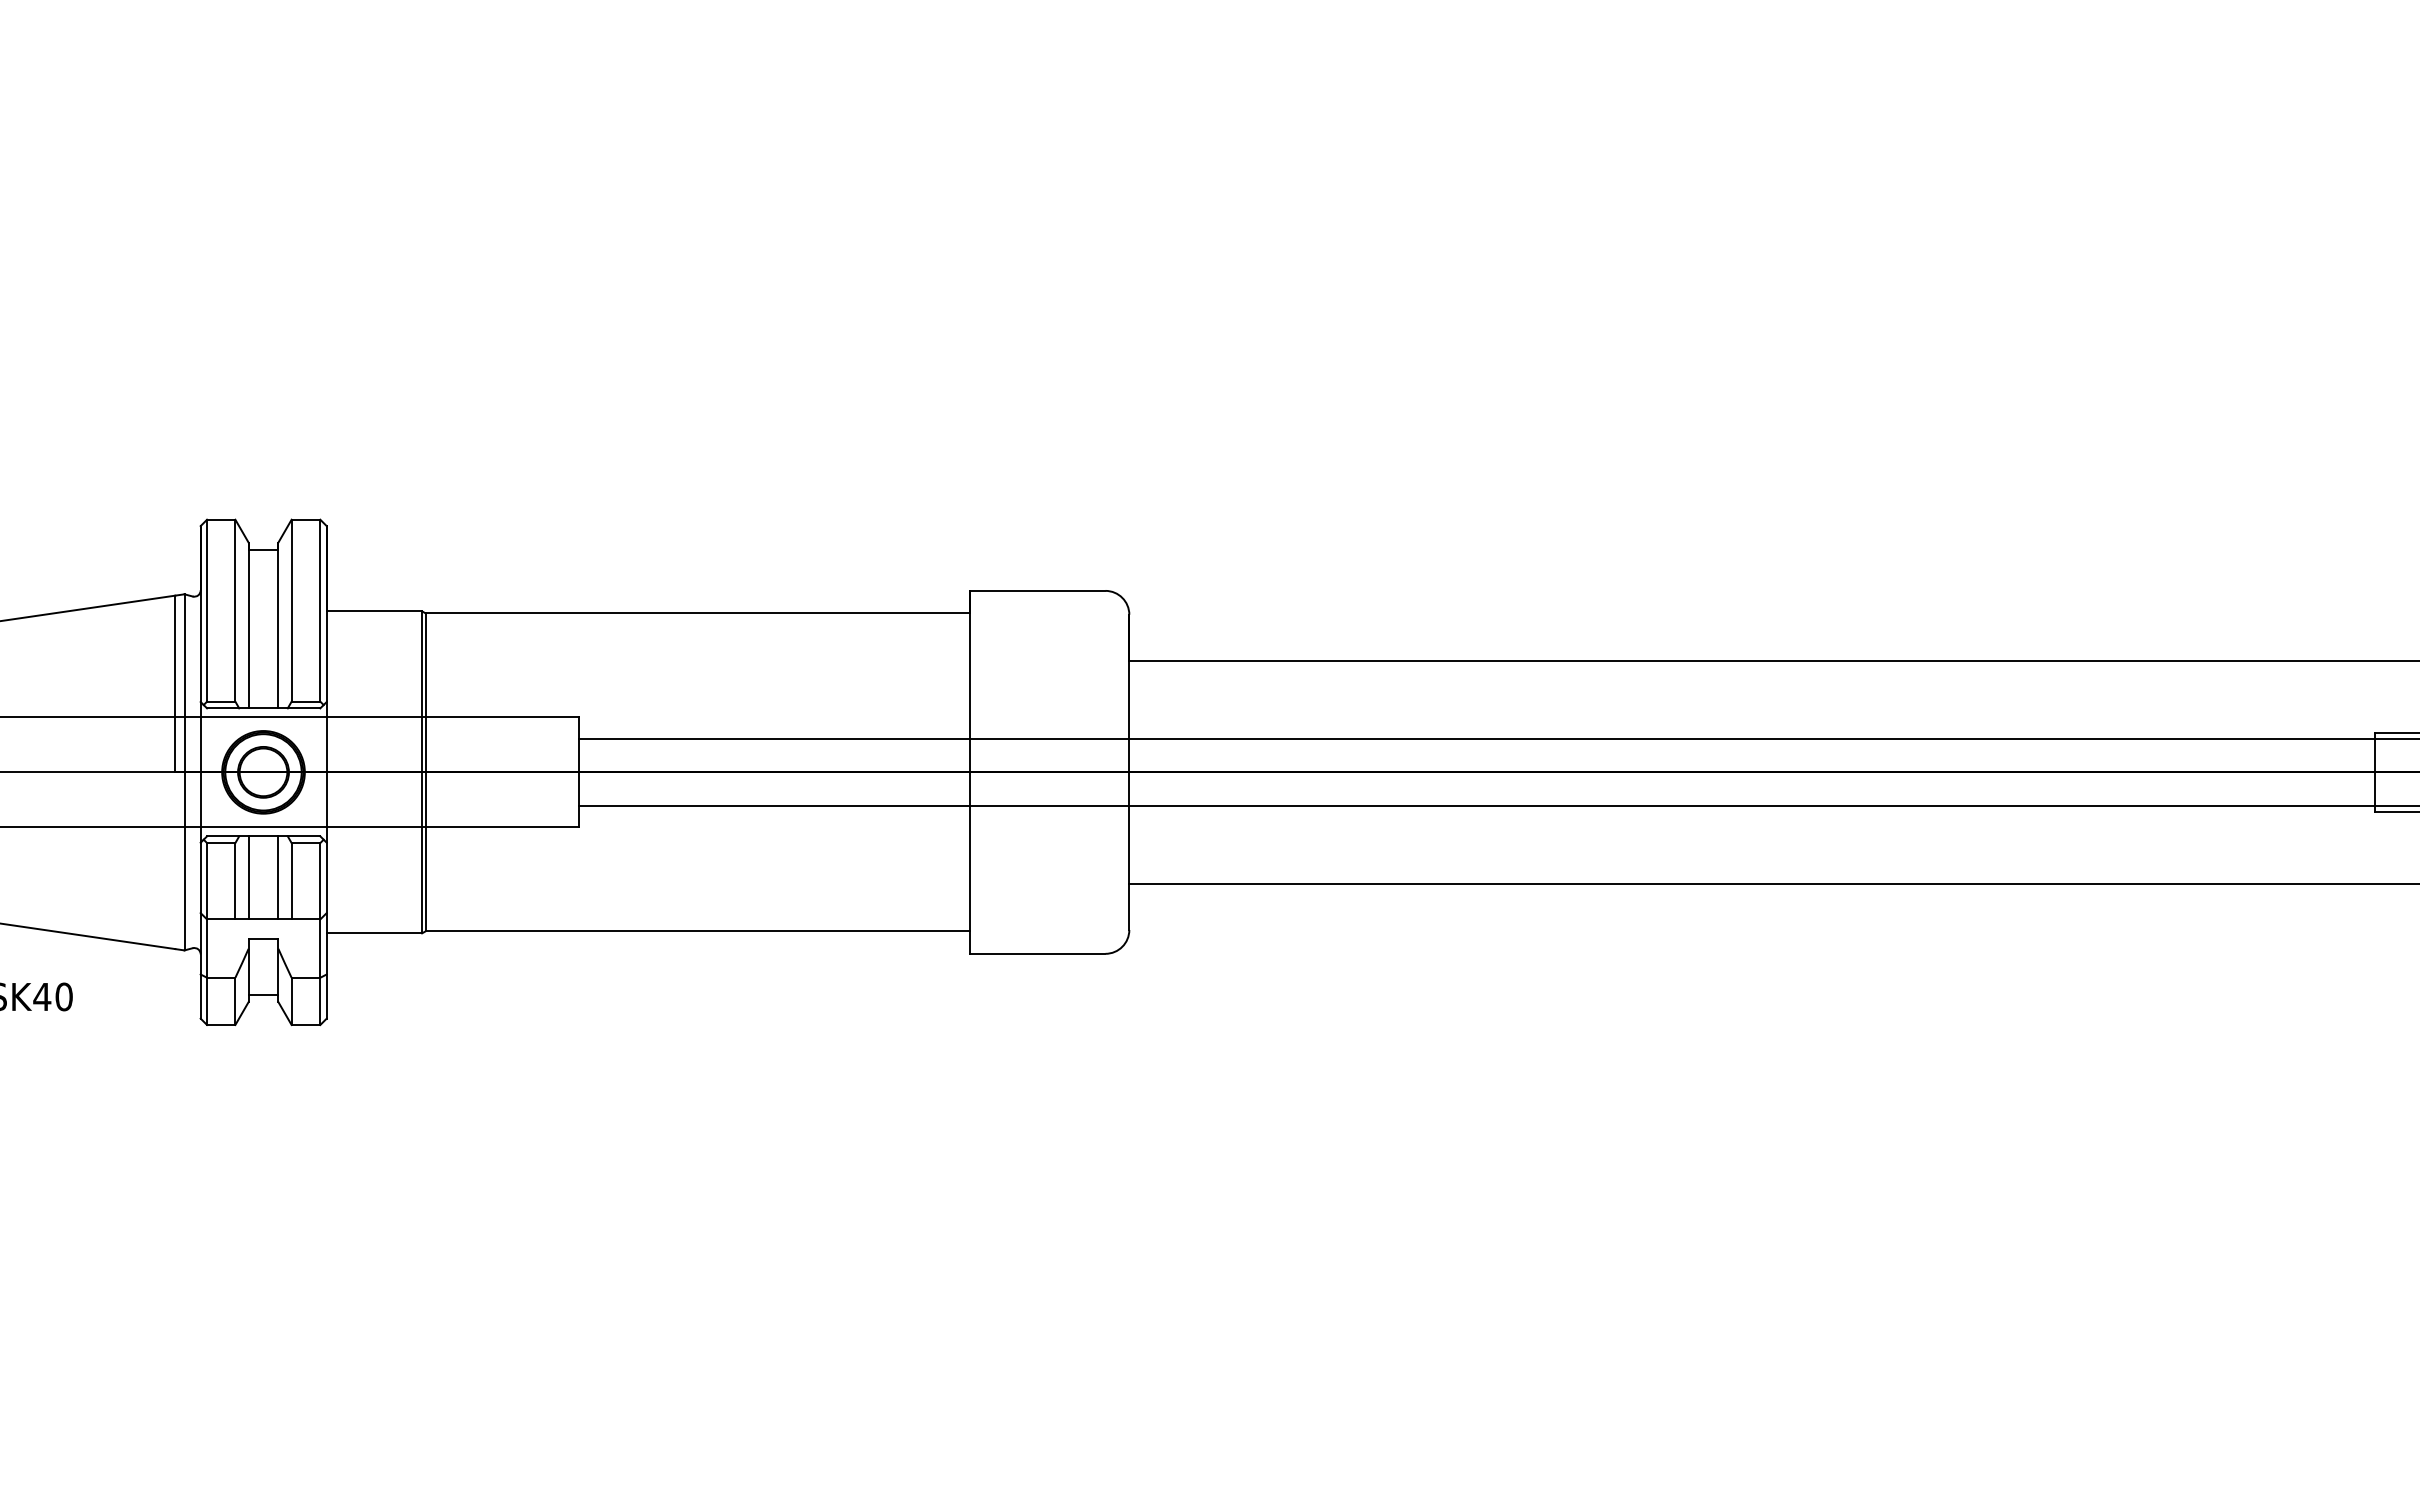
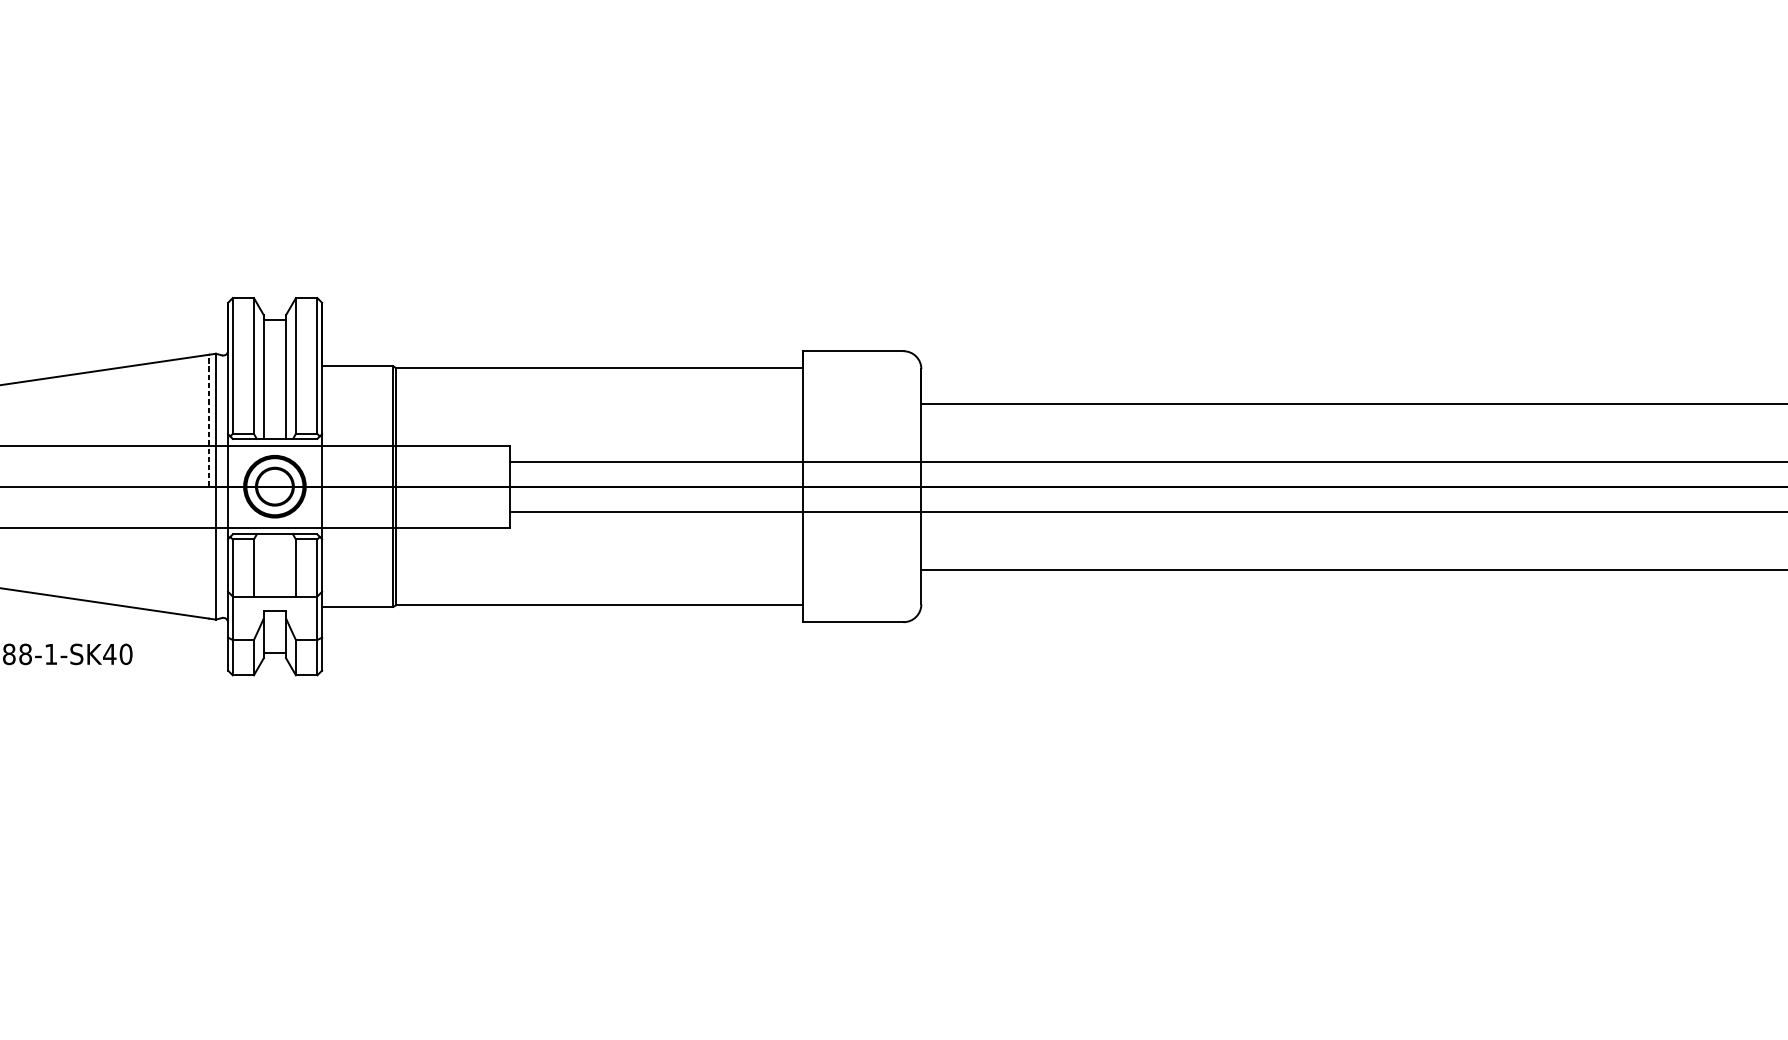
line: (175, 683) -> (209, 420), solid -> dashed
line: (248, 877) -> (263, 565), removed
line: (278, 877) -> (286, 565), removed

